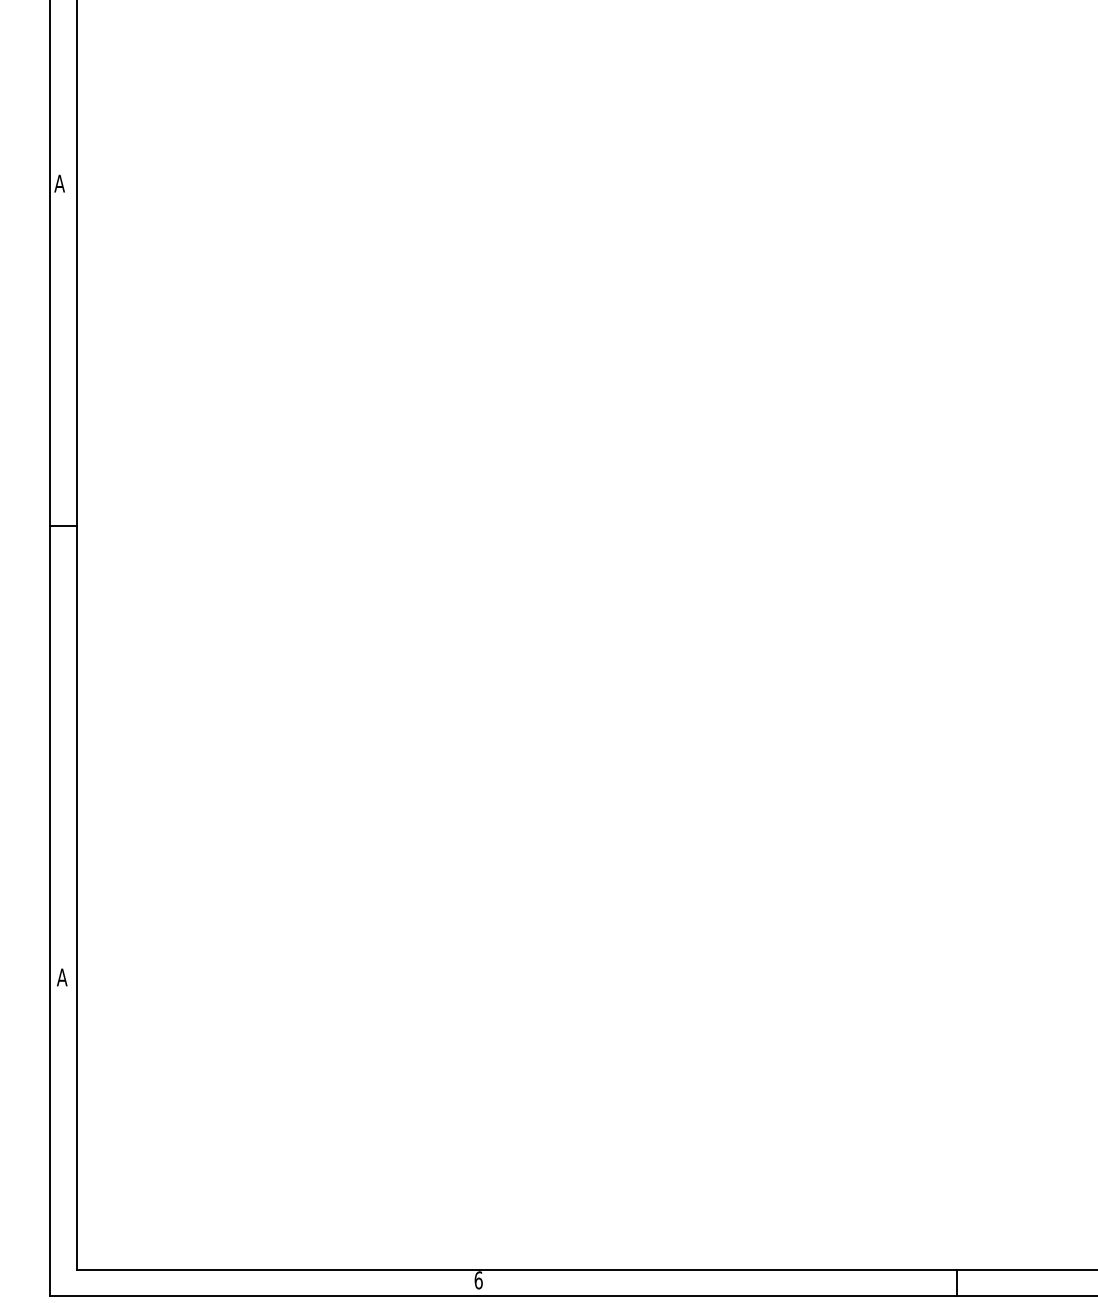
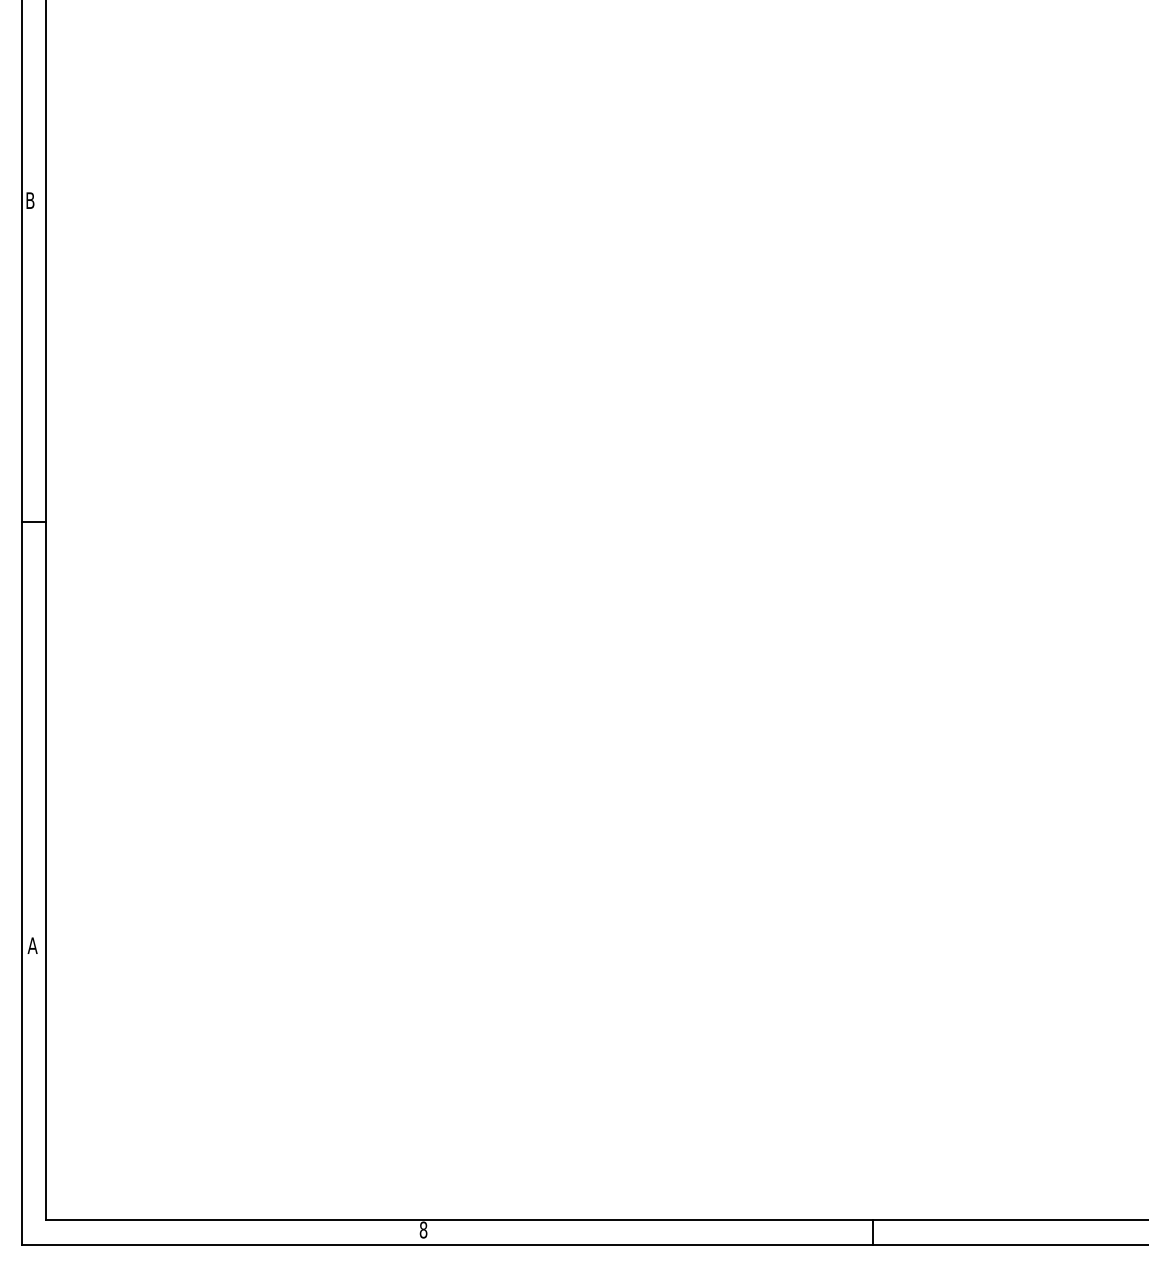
text: (59, 183) -> (30, 200), A -> B
text: (478, 1279) -> (423, 1229), 6 -> 8

